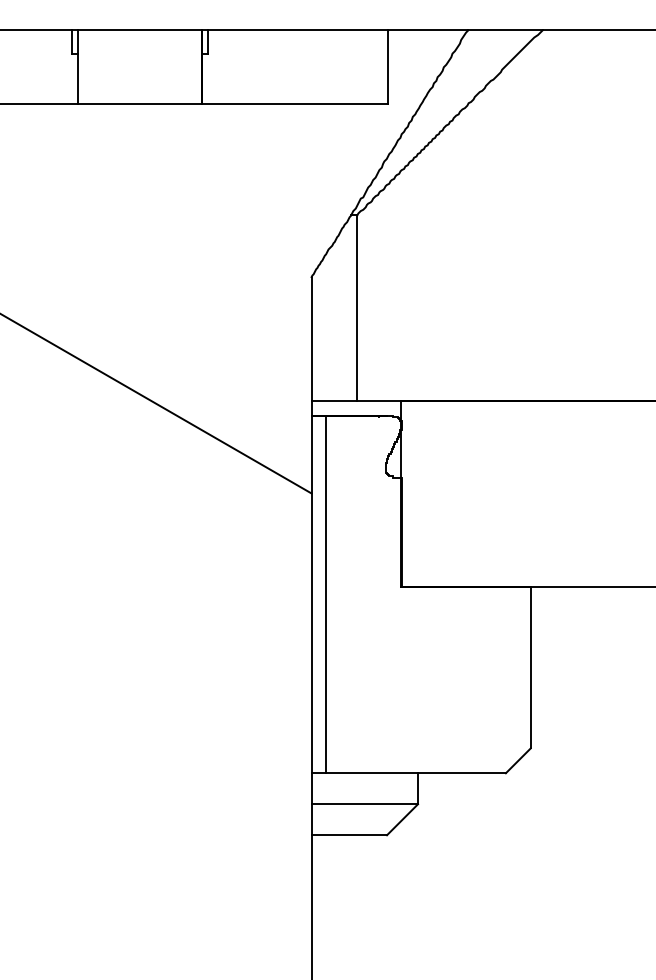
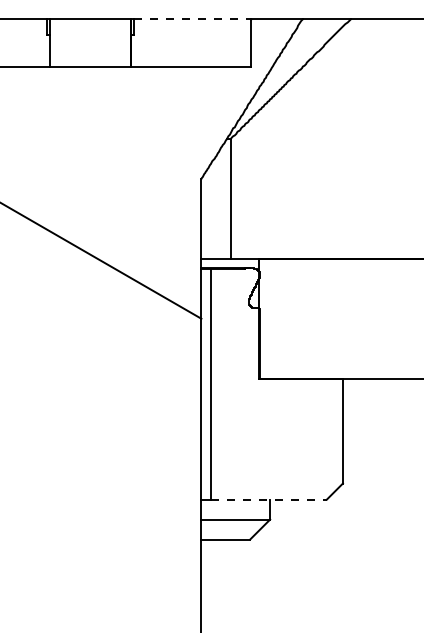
line: (297, 28) -> (192, 18), solid -> dashed
line: (416, 773) -> (269, 499), solid -> dashed

